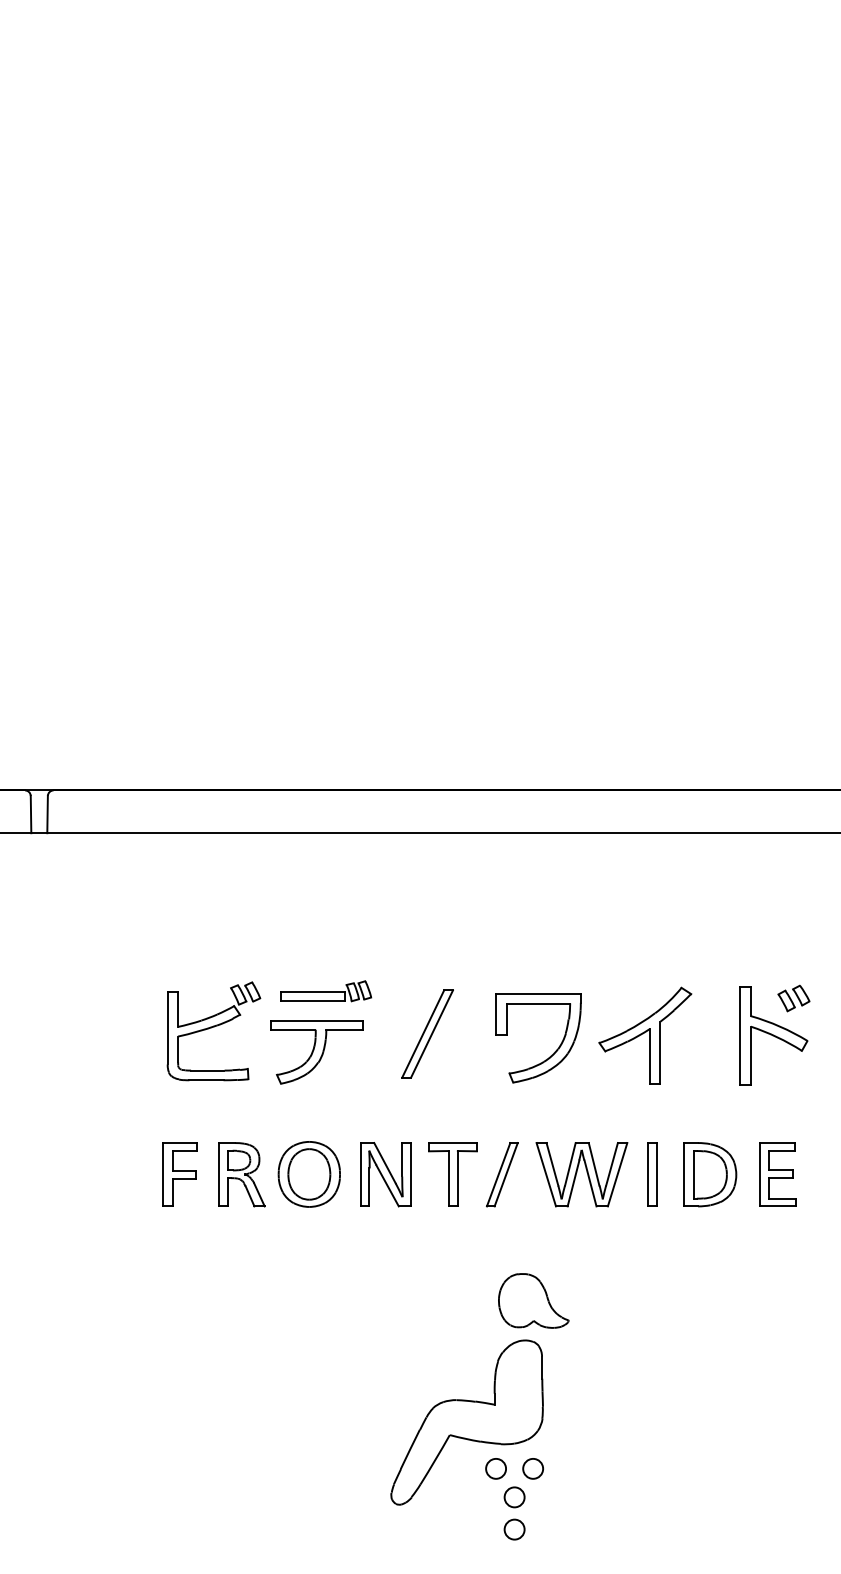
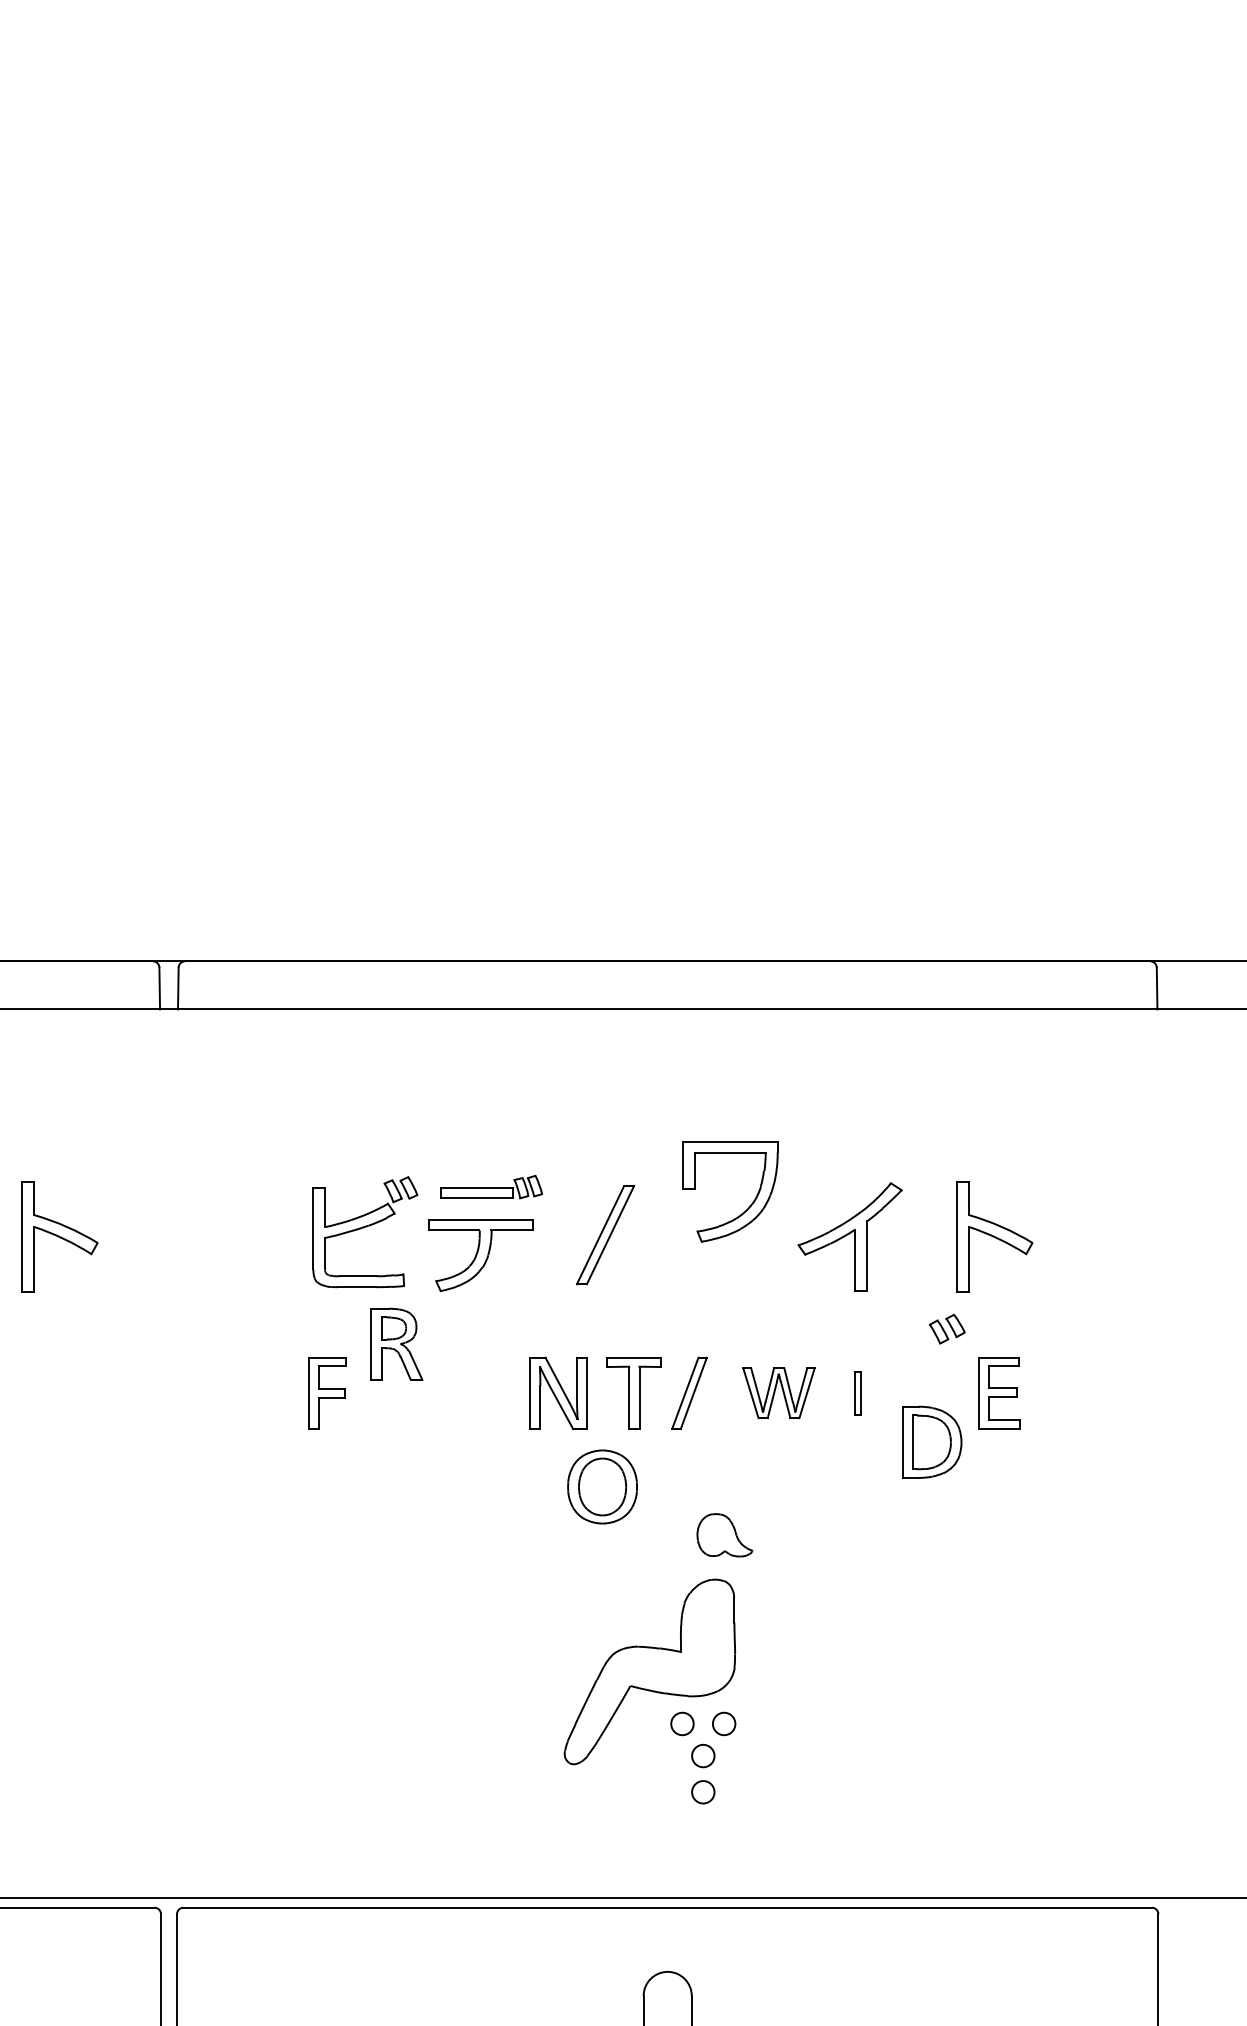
part: (793, 998) -> (946, 1329), moved
part: (555, 1050) -> (749, 1205), moved
part: (241, 1173) -> (396, 1343), moved
part: (309, 1173) -> (602, 1486), moved
part: (581, 1173) -> (778, 1392), size x0.7
part: (710, 1173) -> (932, 1441), moved
part: (651, 1174) -> (857, 1393), size x0.6
part: (533, 1301) -> (724, 1535), size x0.7

